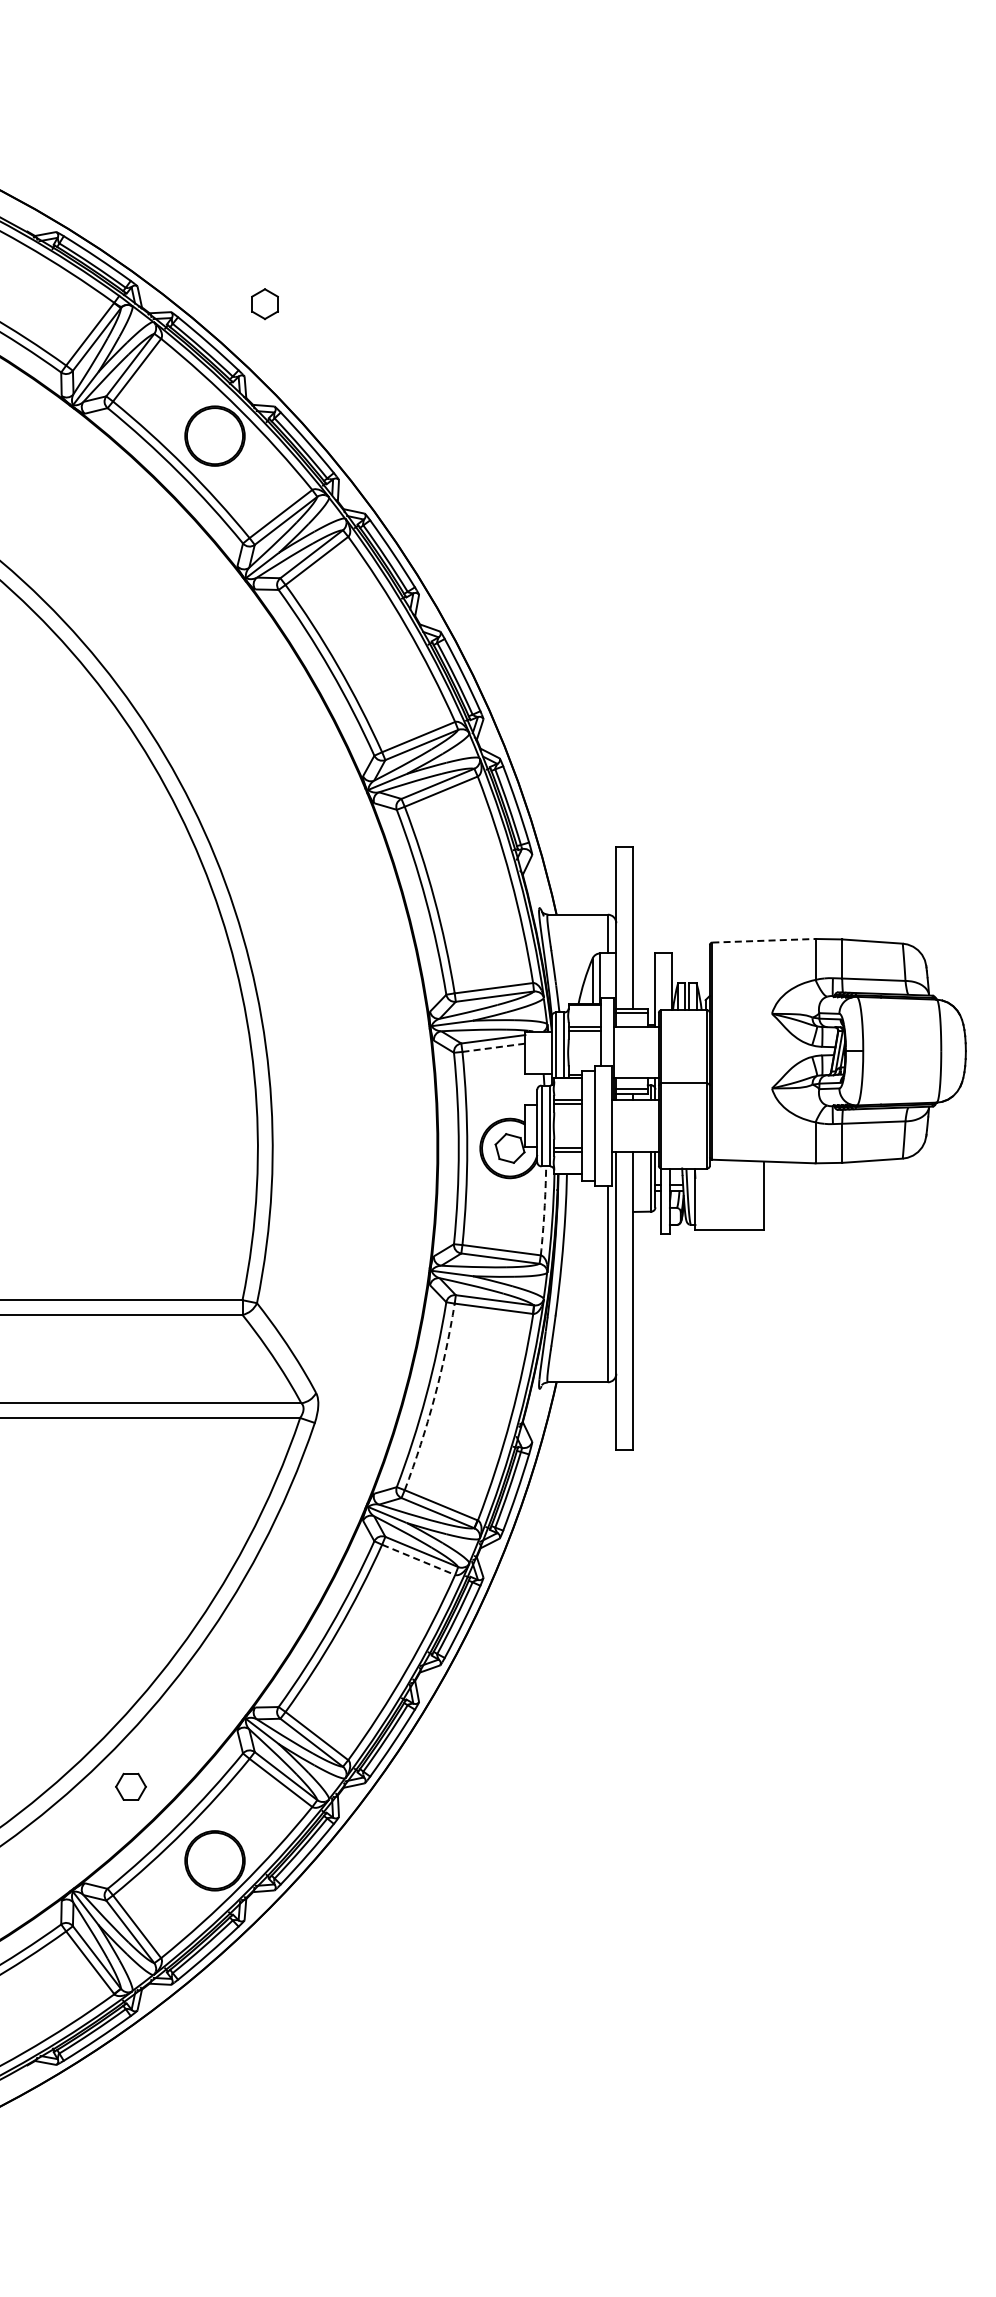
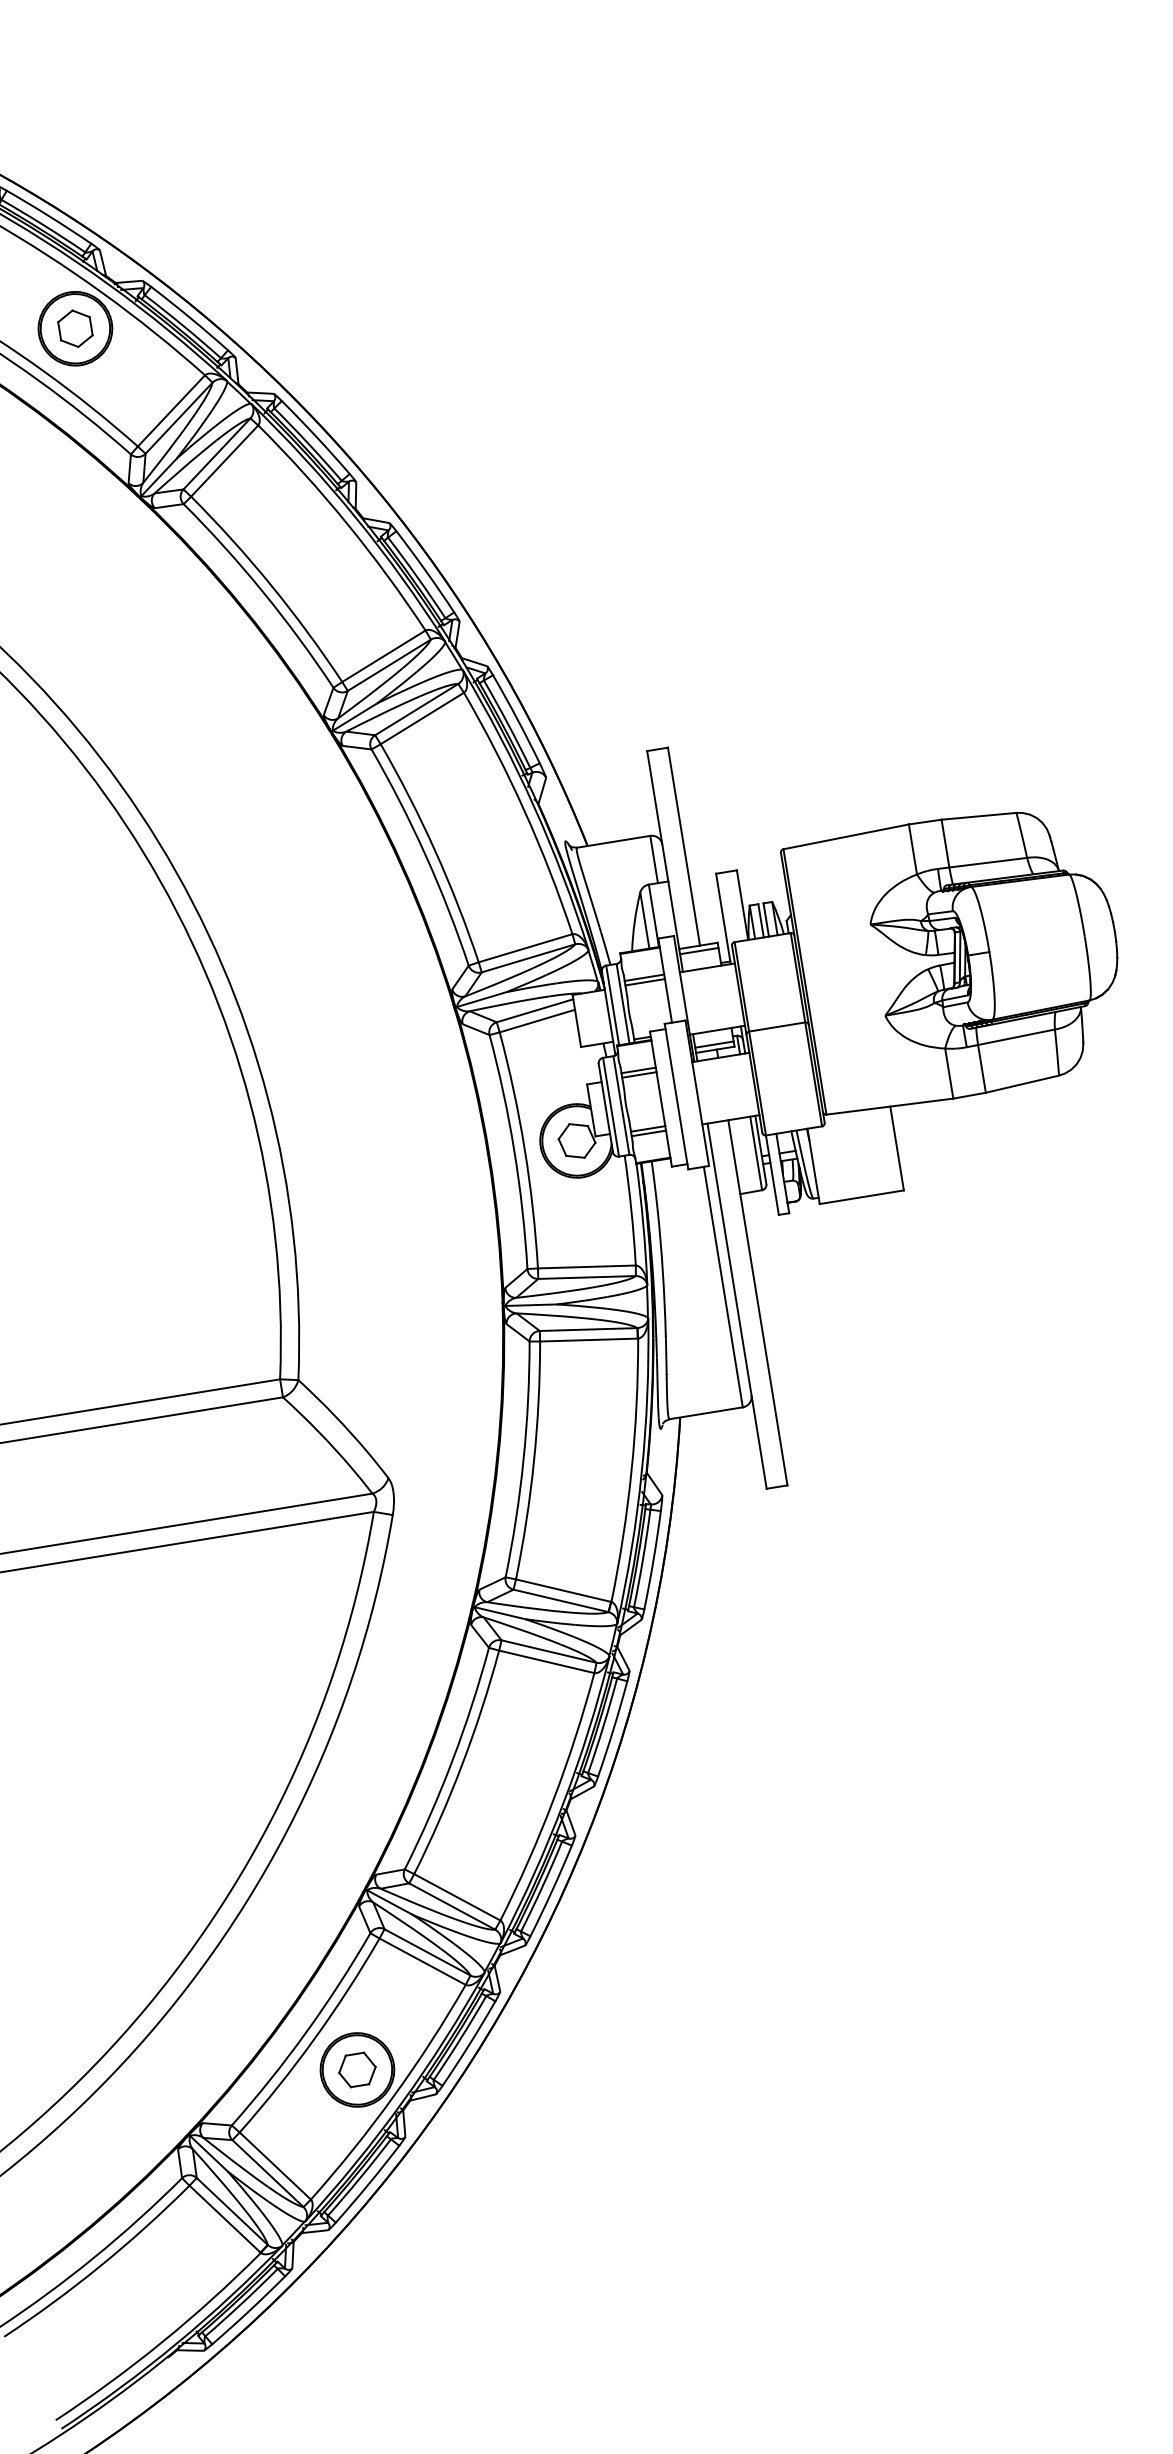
part: (264, 304) -> (74, 329), moved
line: (763, 940) -> (845, 836), dashed -> solid
line: (493, 1047) -> (536, 1020), dashed -> solid
arc: (544, 1210) -> (631, 1209), dashed -> solid
arc: (434, 1398) -> (534, 1461), dashed -> solid
line: (418, 1559) -> (546, 1661), dashed -> solid
part: (130, 1786) -> (356, 2069), moved

